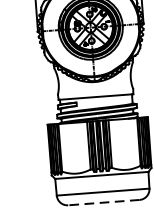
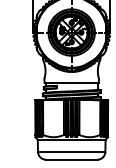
line: (103, 202) -> (71, 159), dashed -> solid

